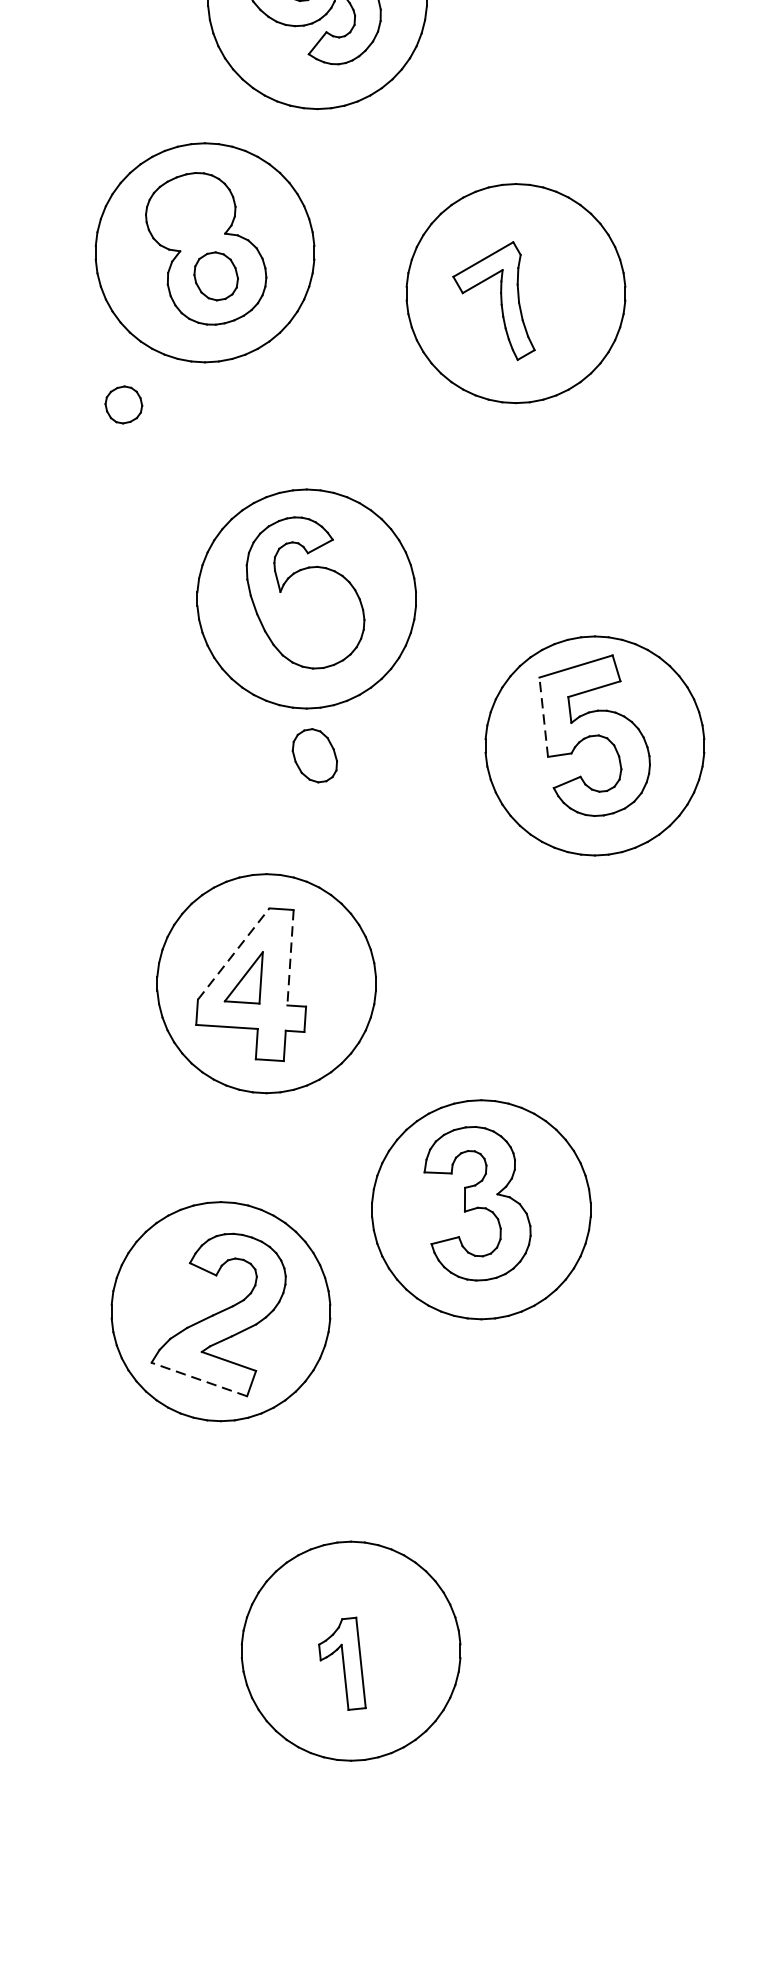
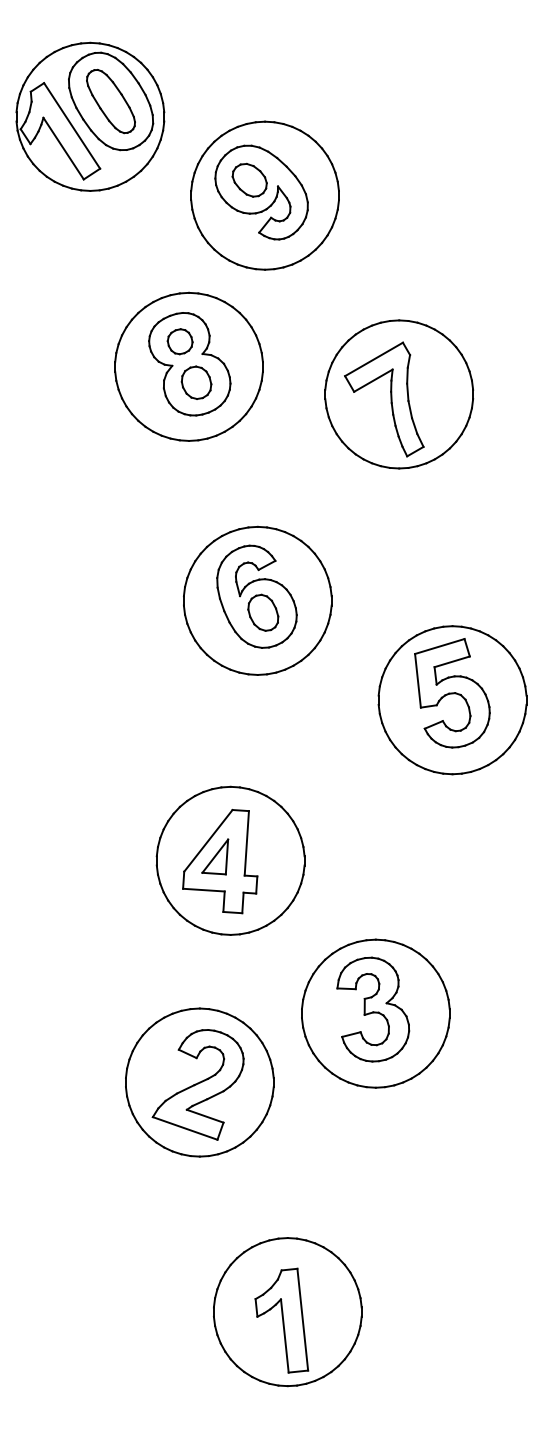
part: (494, 301) -> (384, 399), size x1.43
part: (122, 404) -> (179, 341), moved
line: (543, 716) -> (417, 680), dashed -> solid
part: (315, 755) -> (263, 612), moved
line: (233, 953) -> (208, 840), dashed -> solid
line: (290, 957) -> (246, 843), dashed -> solid
line: (198, 1379) -> (184, 1128), dashed -> solid
part: (341, 1663) -> (281, 1320), size x1.67

